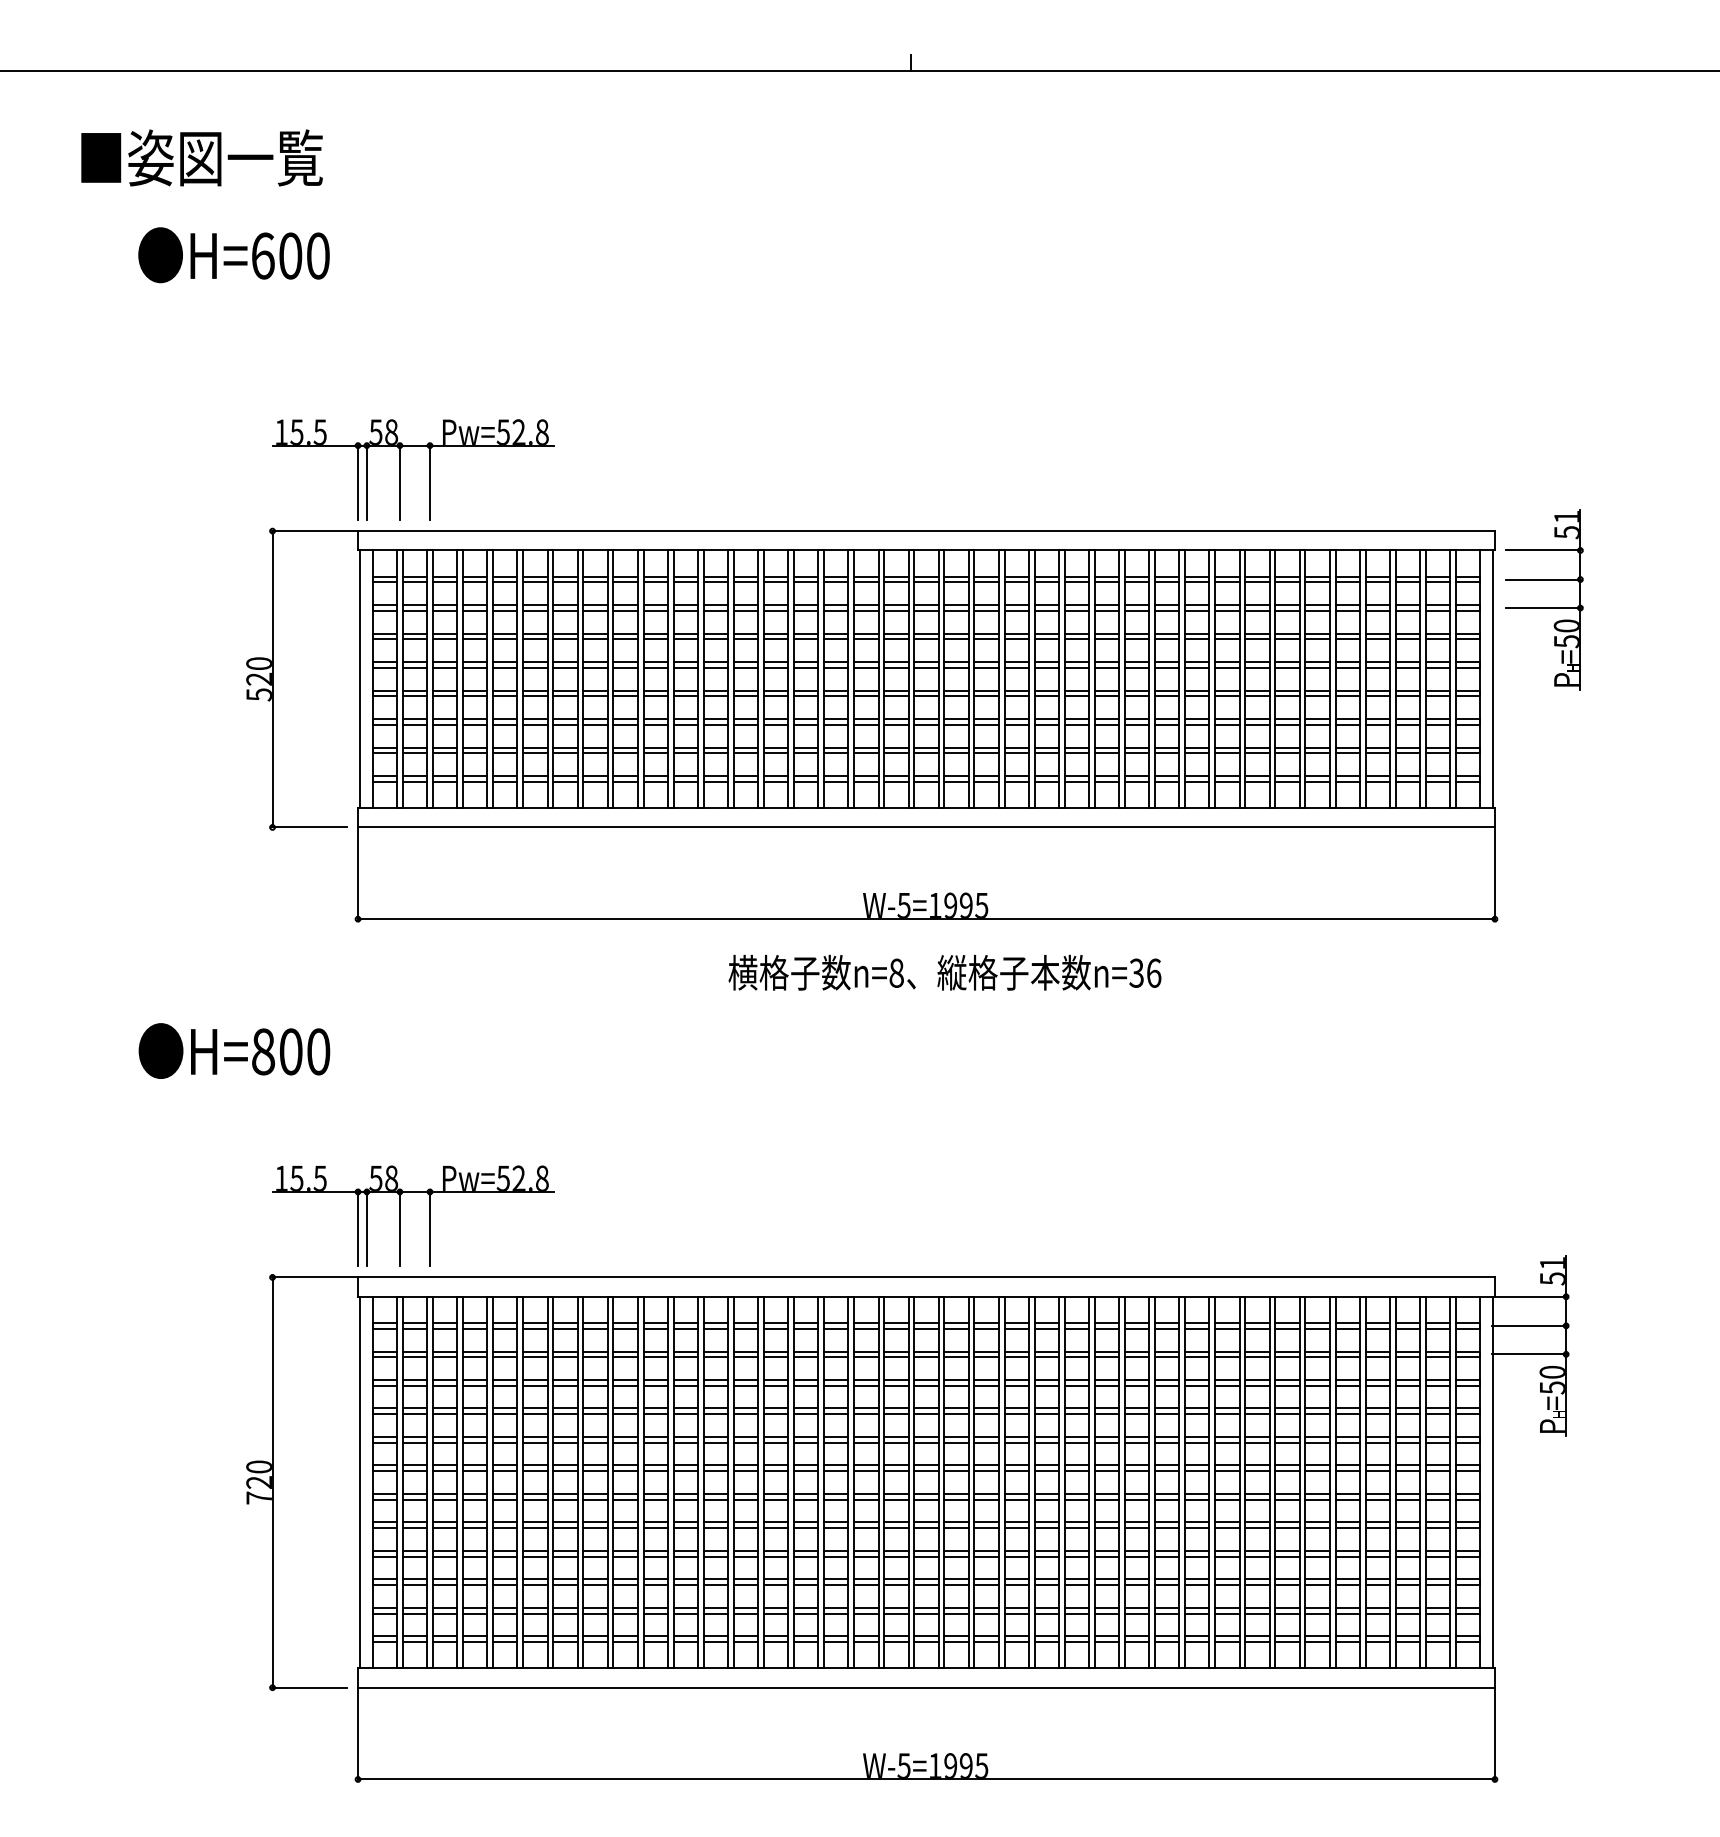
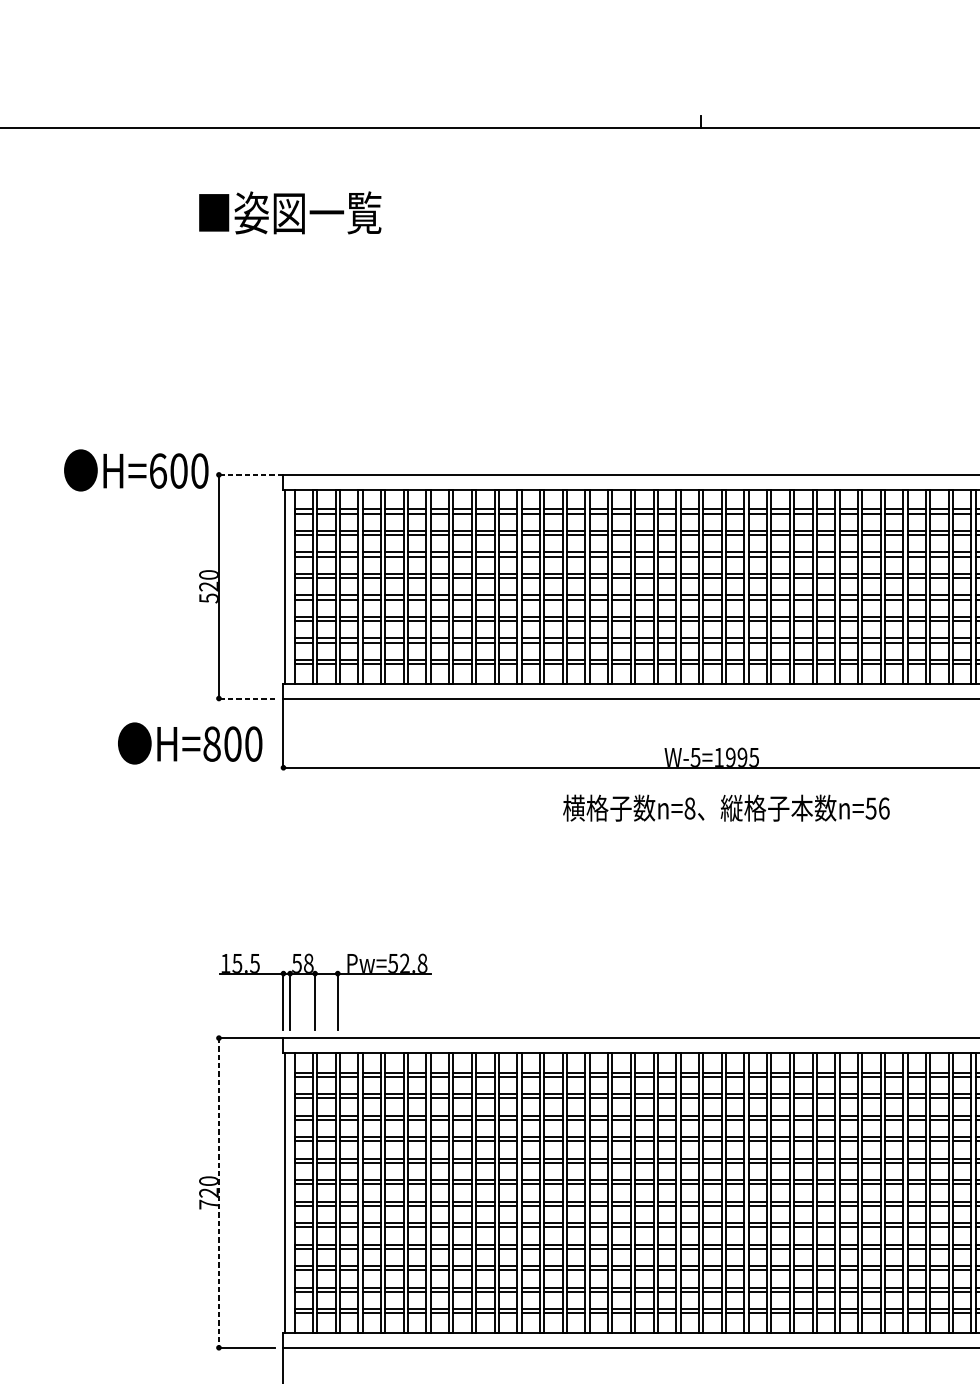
text: (201, 157) -> (289, 212), moved
text: (233, 255) -> (135, 470), moved
part: (400, 469) -> (315, 428), removed
line: (314, 531) -> (250, 475), solid -> dashed
line: (308, 827) -> (246, 698), solid -> dashed
text: (1136, 972) -> (870, 807), n=36 -> n=56
text: (234, 1050) -> (190, 743), moved
line: (272, 1483) -> (218, 1193), solid -> dashed

